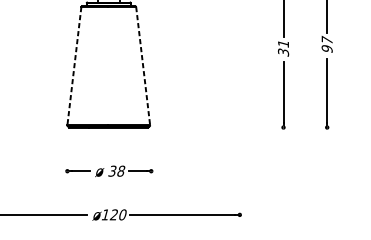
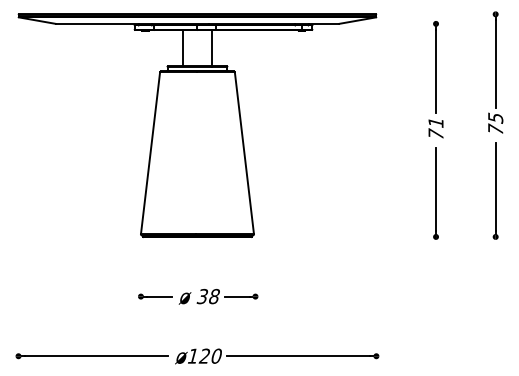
text: (327, 44) -> (495, 123), 97 -> 75
text: (283, 52) -> (435, 134), 31 -> 71
line: (74, 66) -> (150, 153), dashed -> solid
line: (143, 66) -> (244, 153), dashed -> solid

